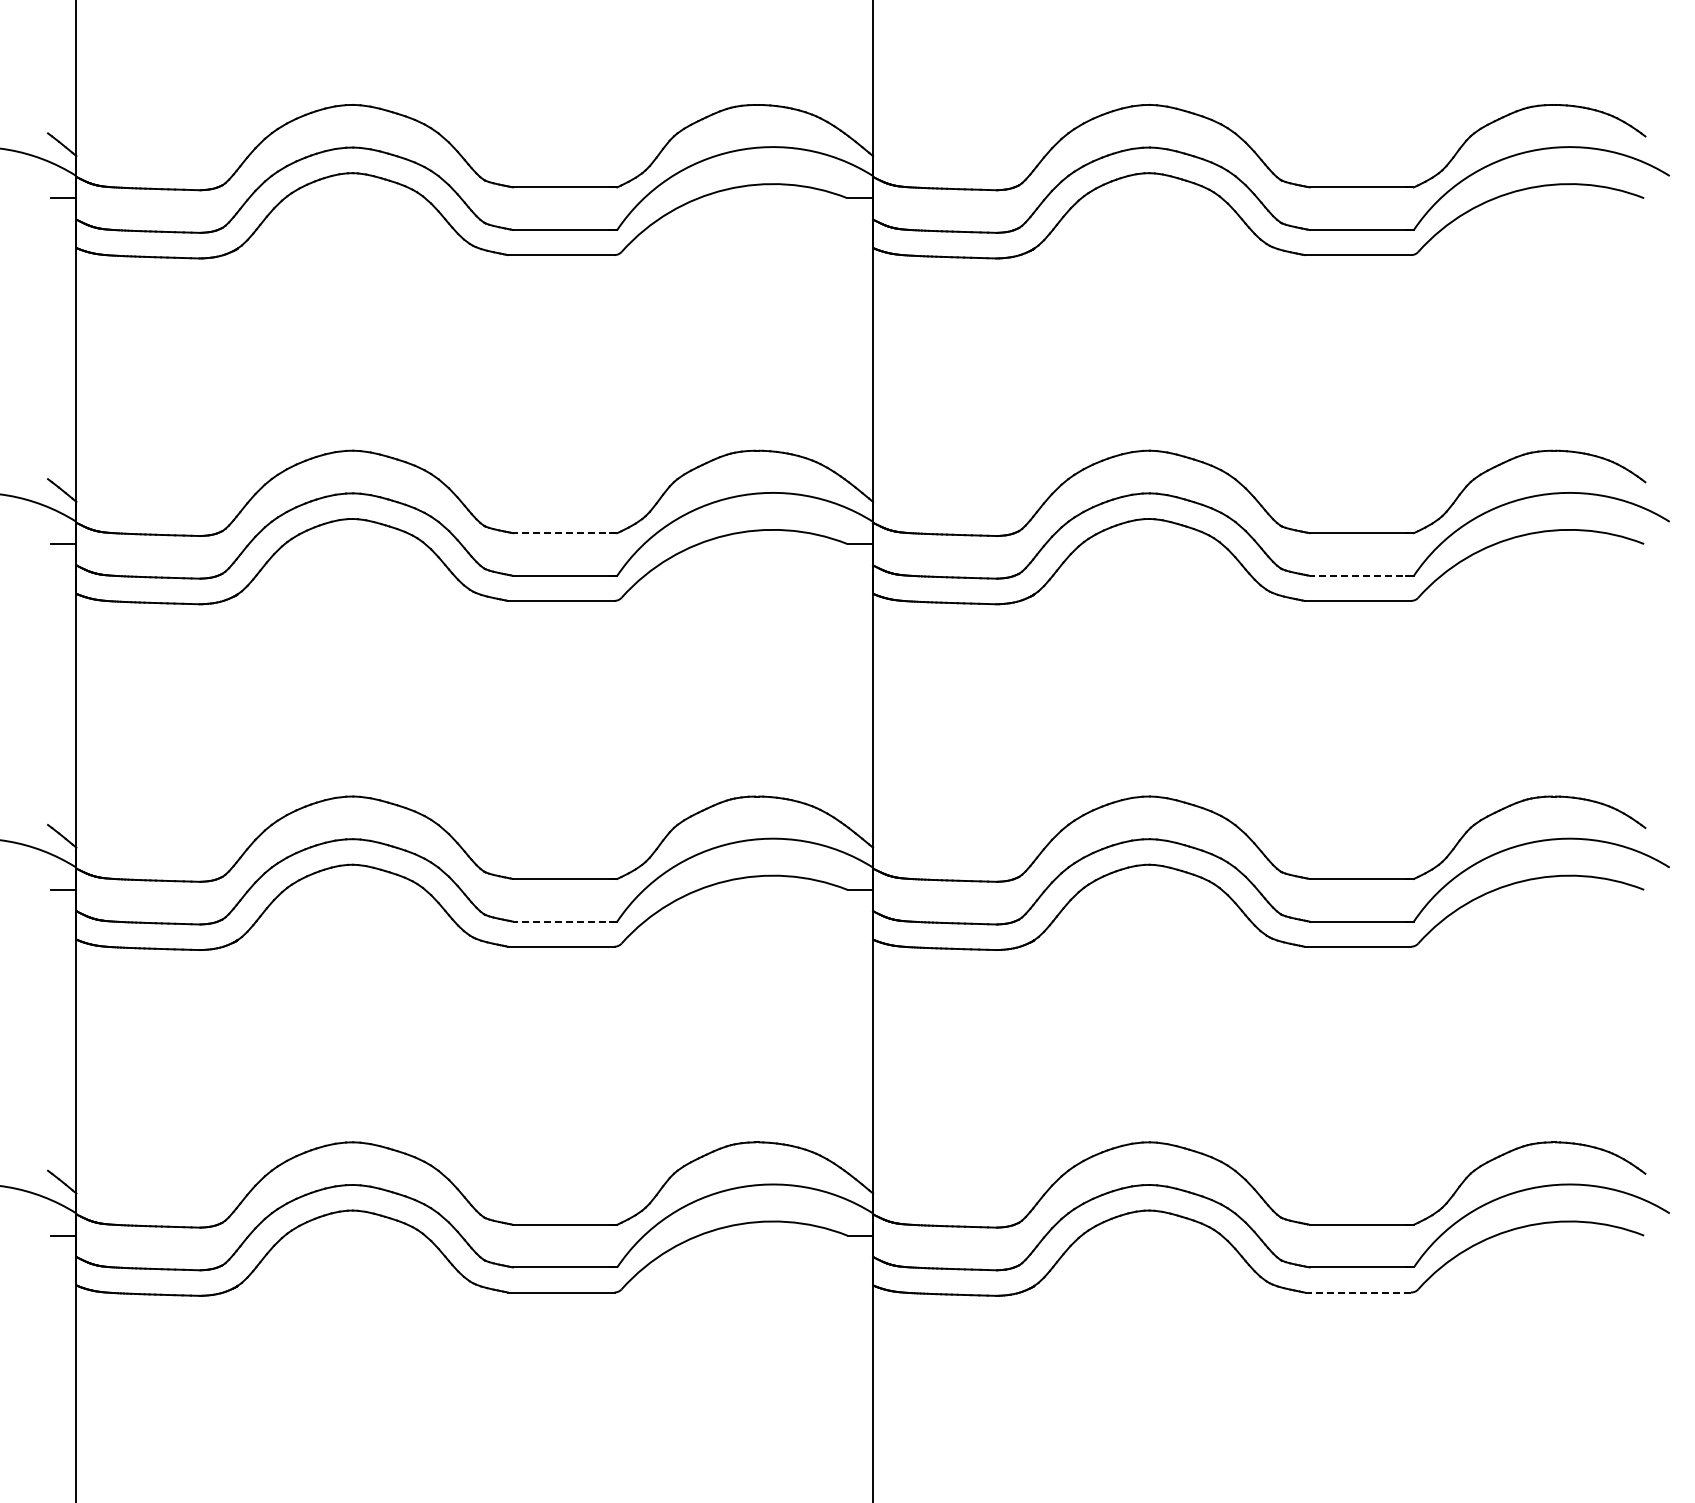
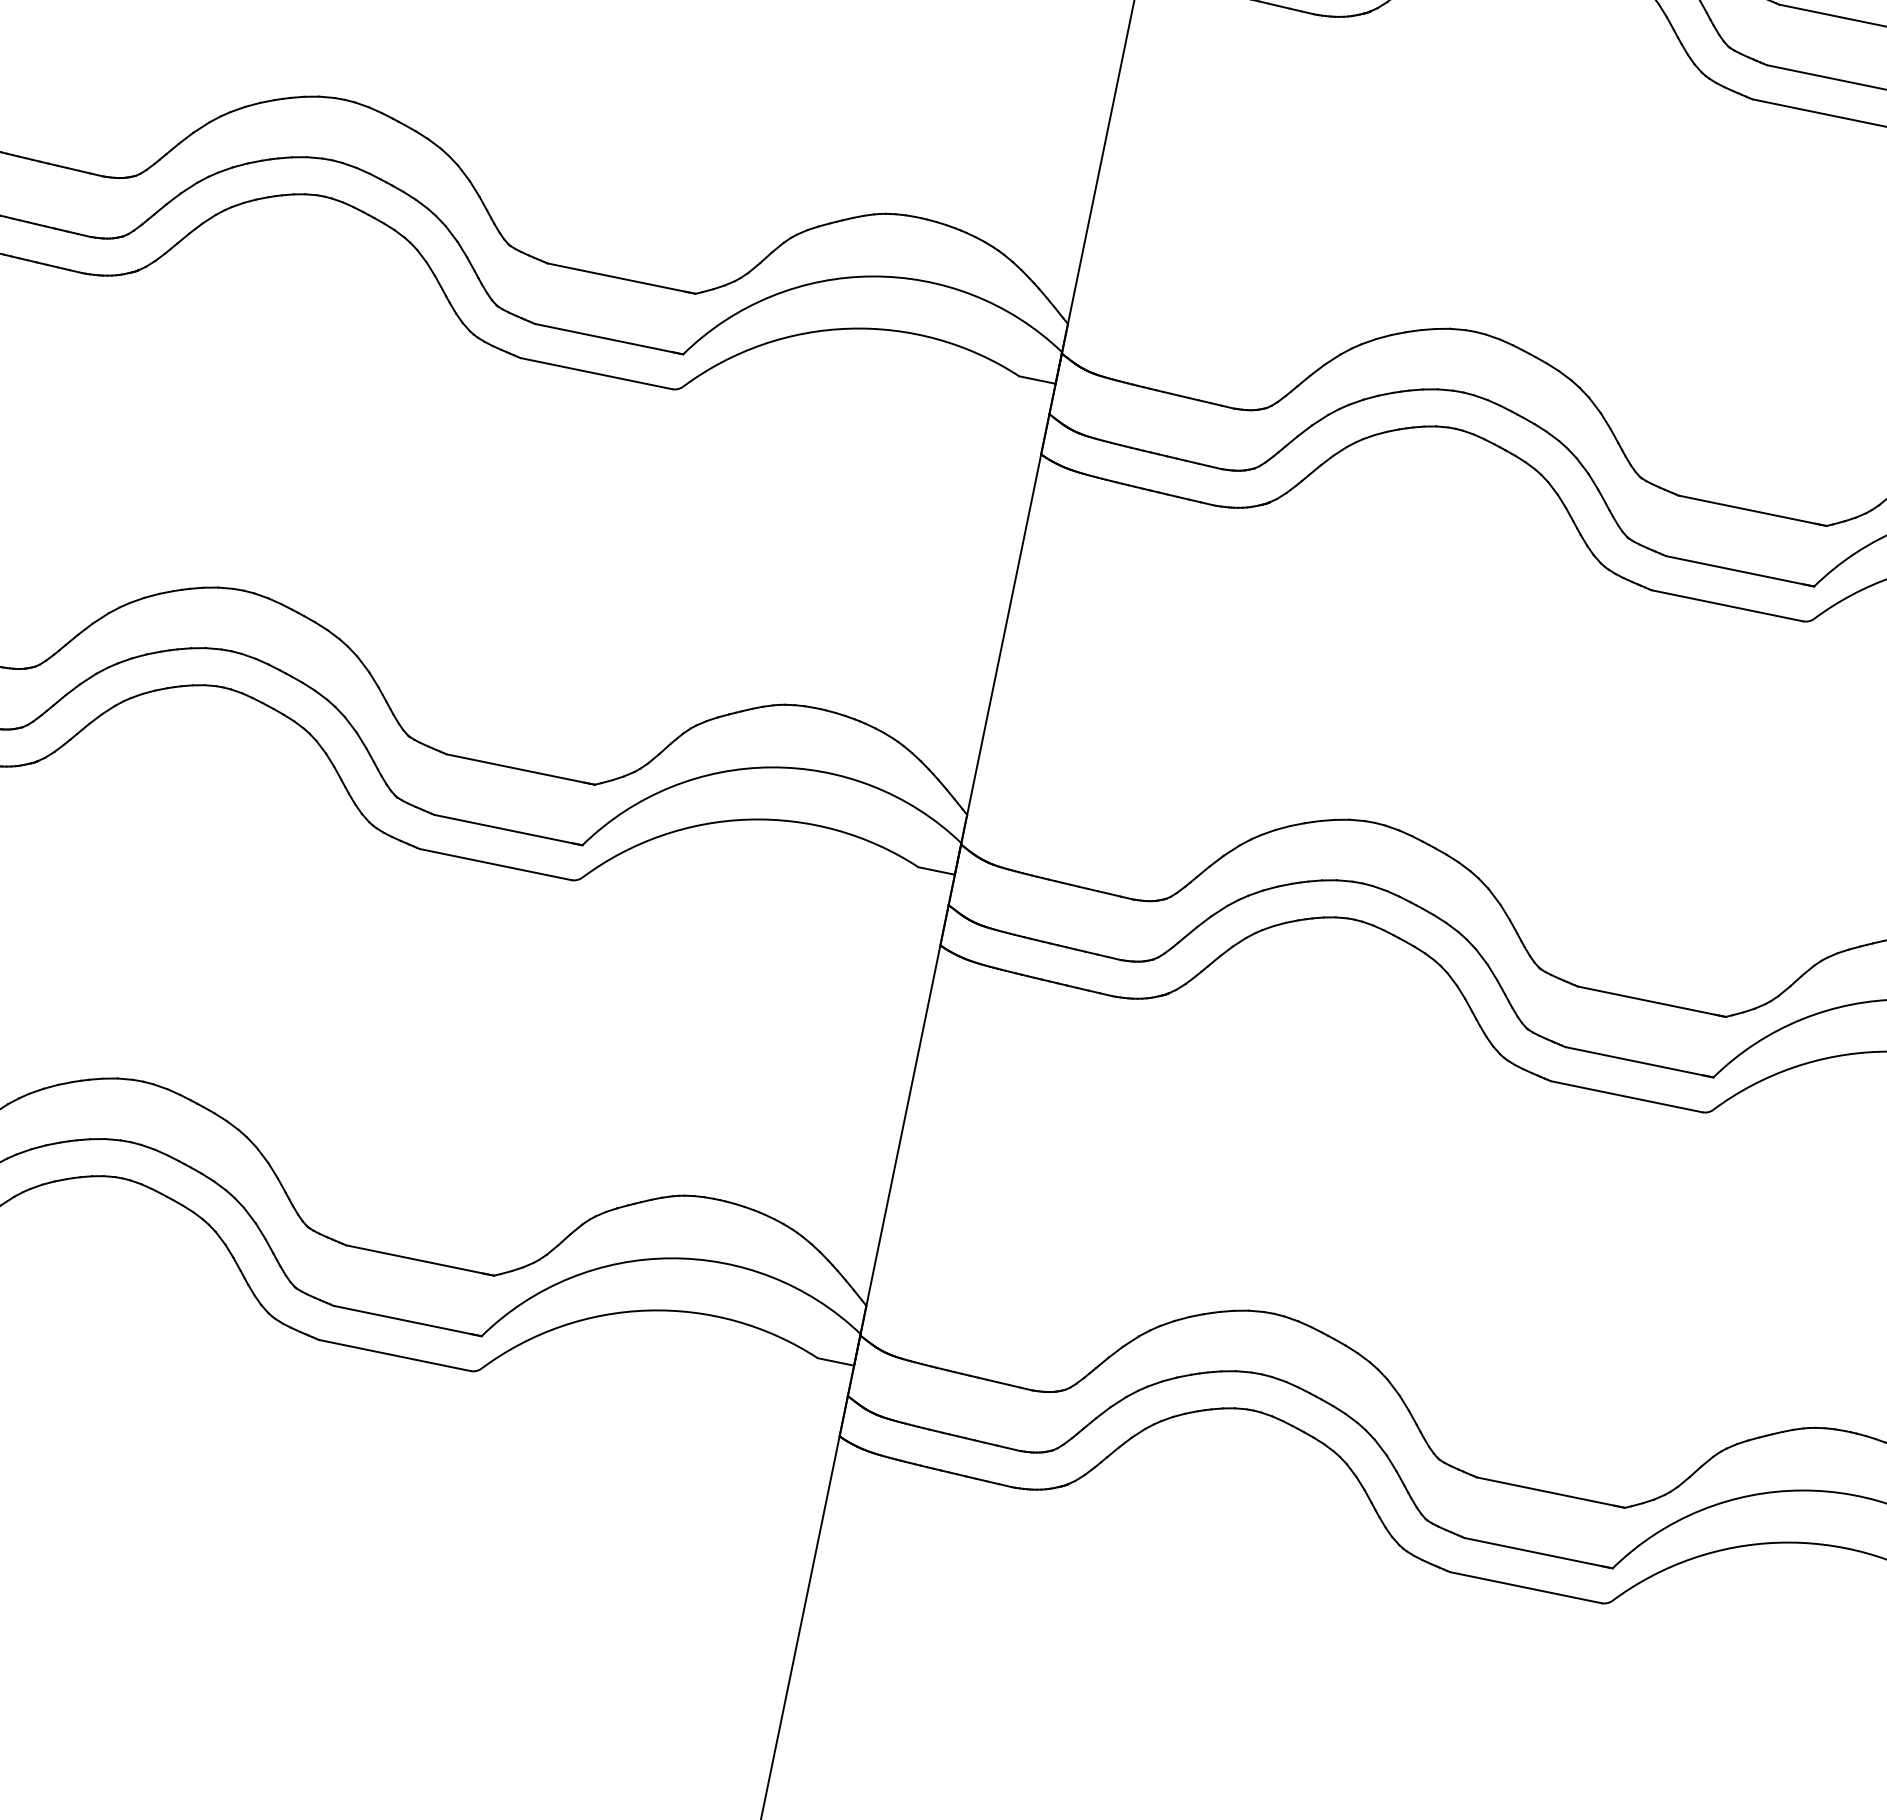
line: (564, 533) -> (620, 278), dashed -> solid
line: (1361, 575) -> (1739, 570), dashed -> solid
line: (564, 921) -> (507, 829), dashed -> solid
line: (1358, 1292) -> (1526, 1587), dashed -> solid

